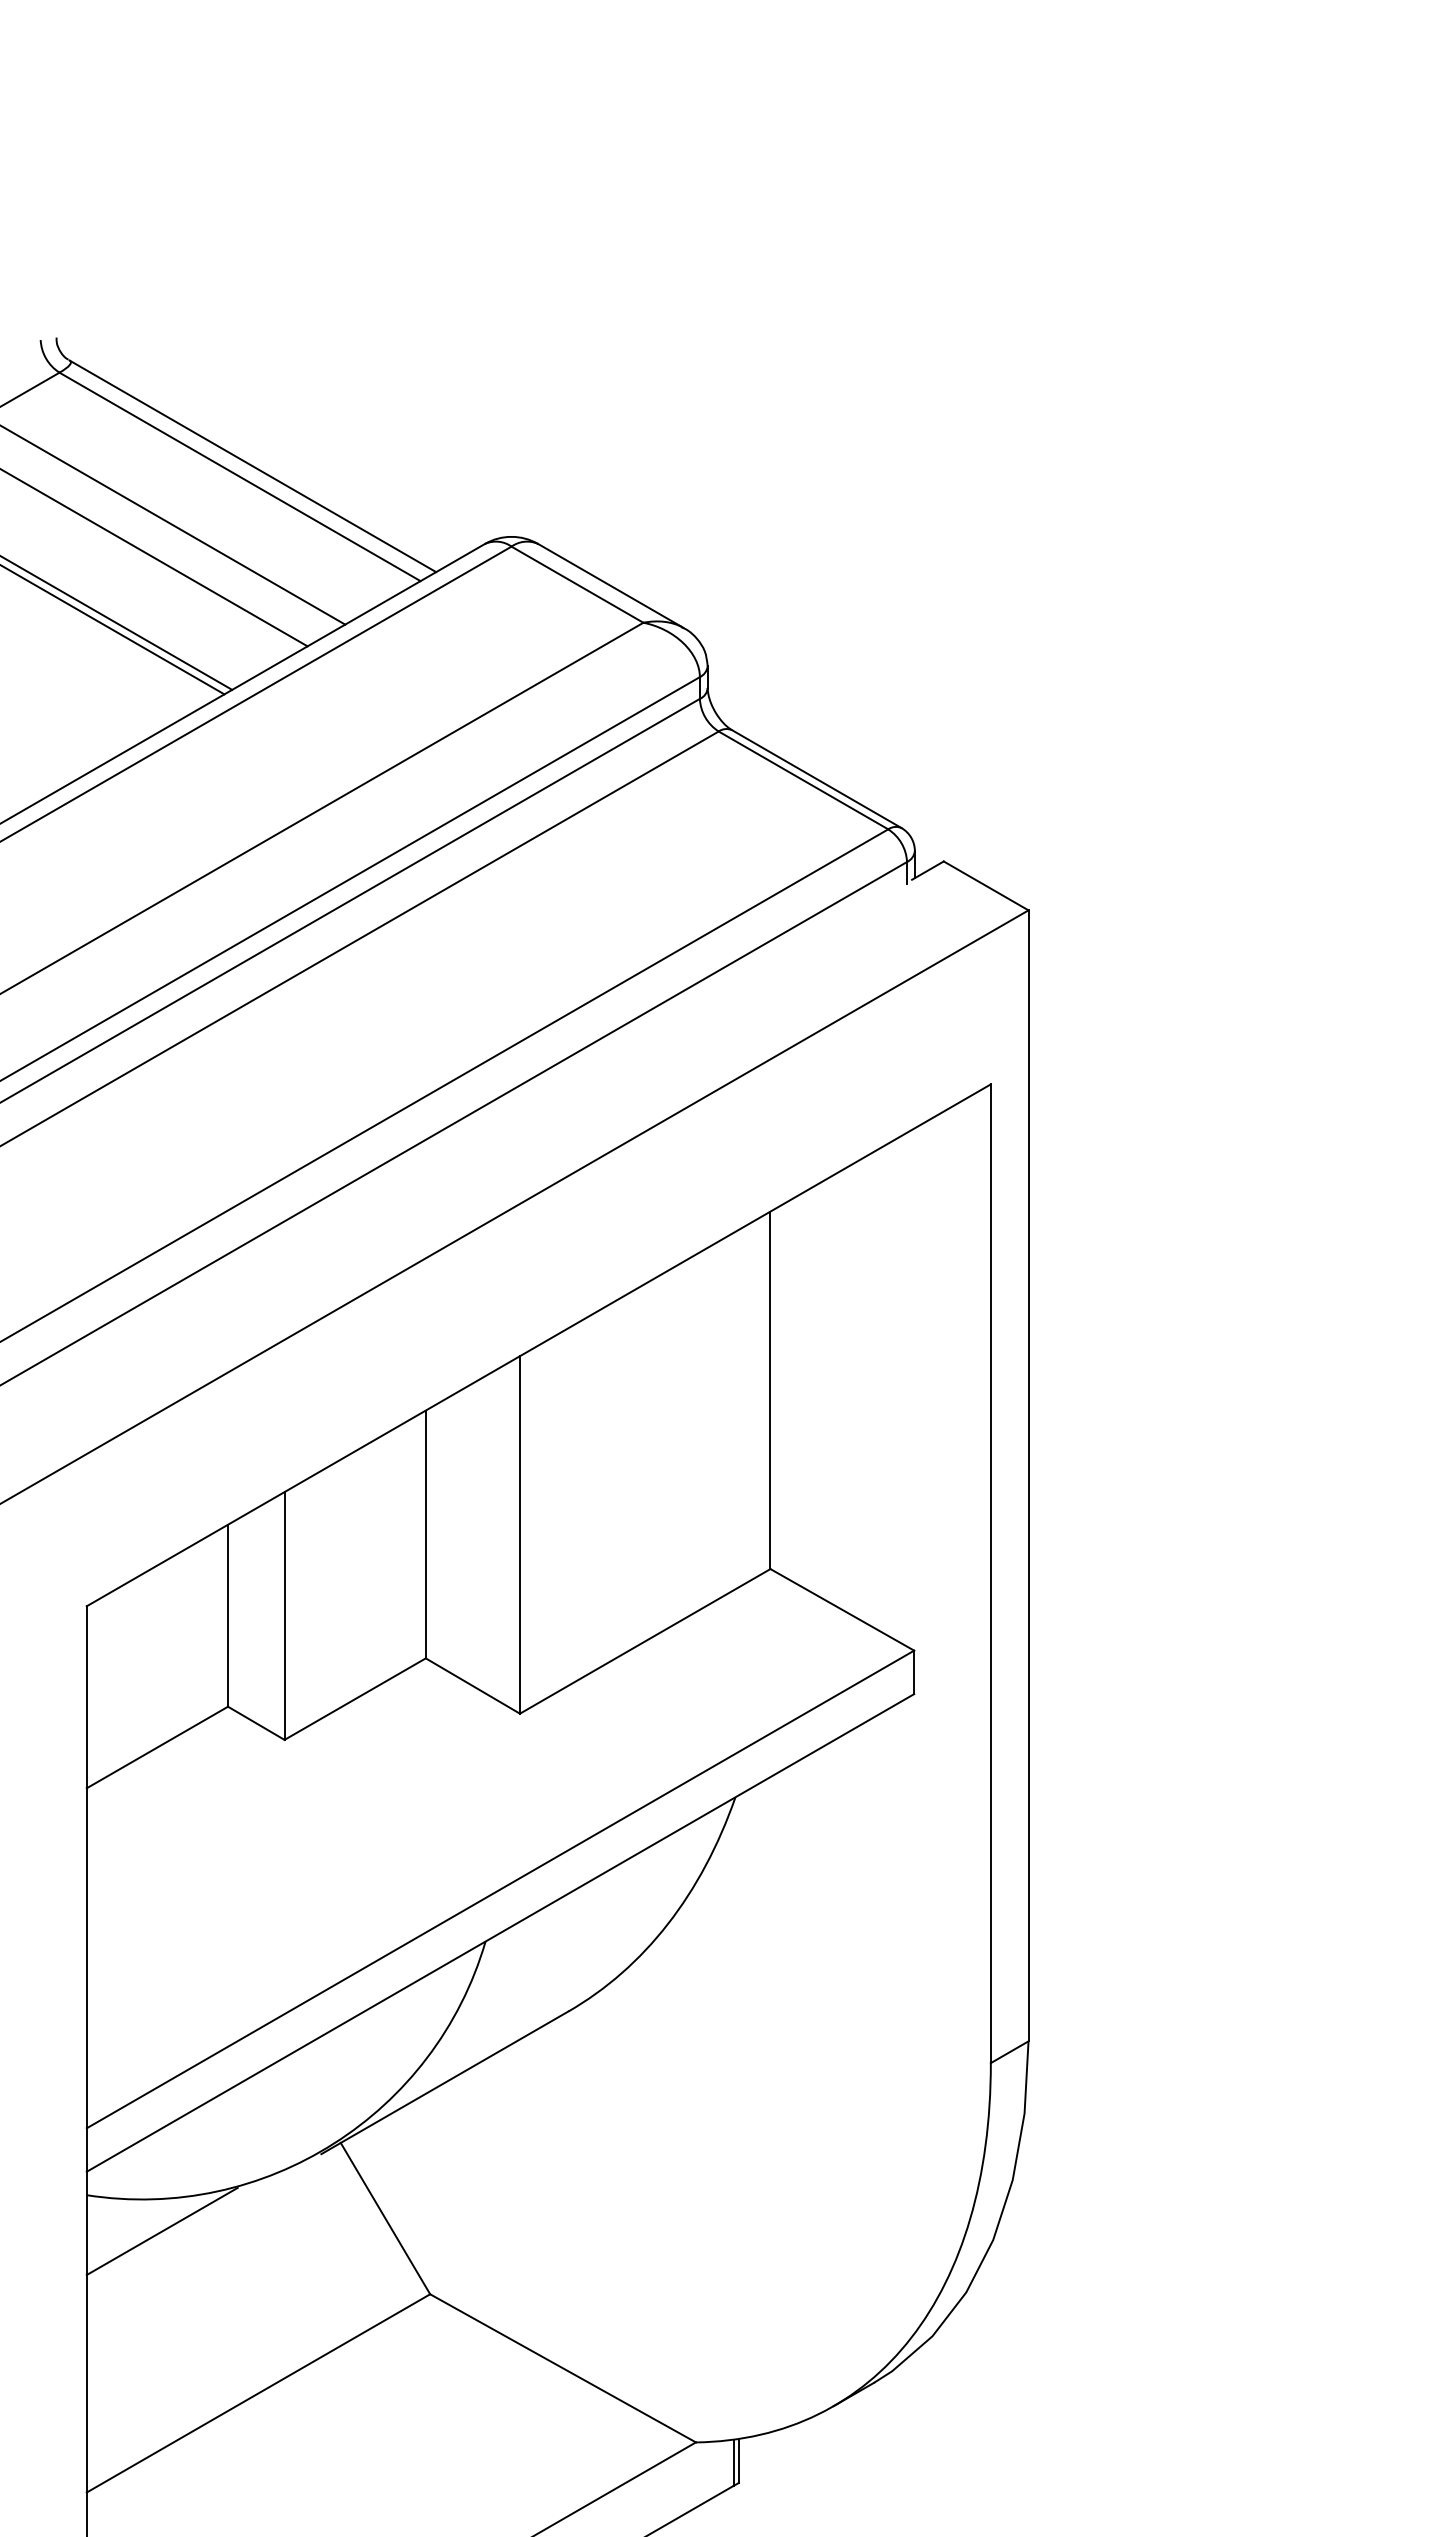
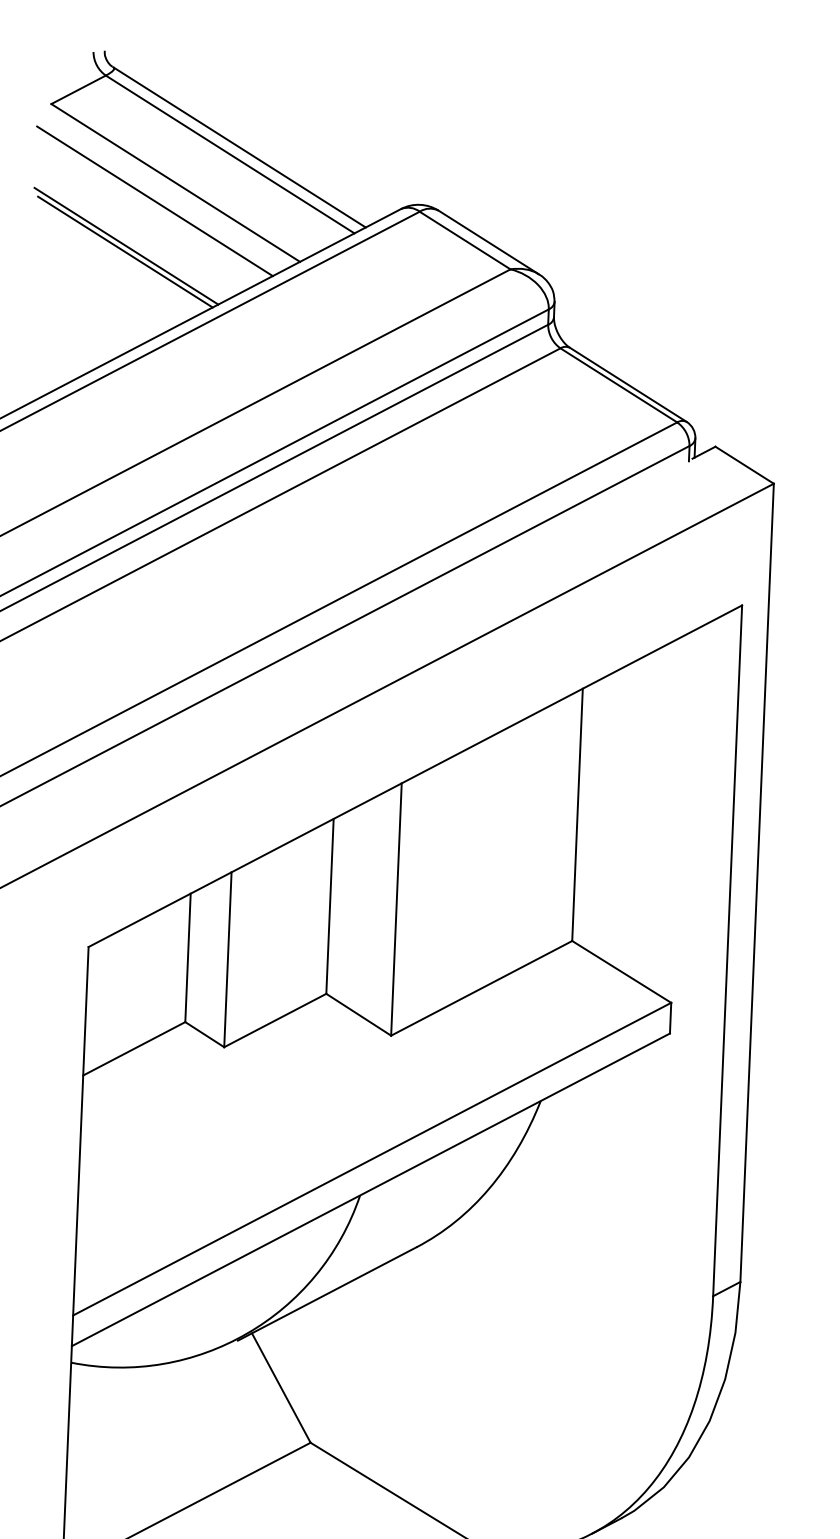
line: (161, 2231) -> (122, 1390), removed

